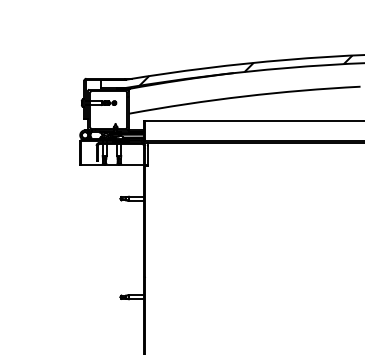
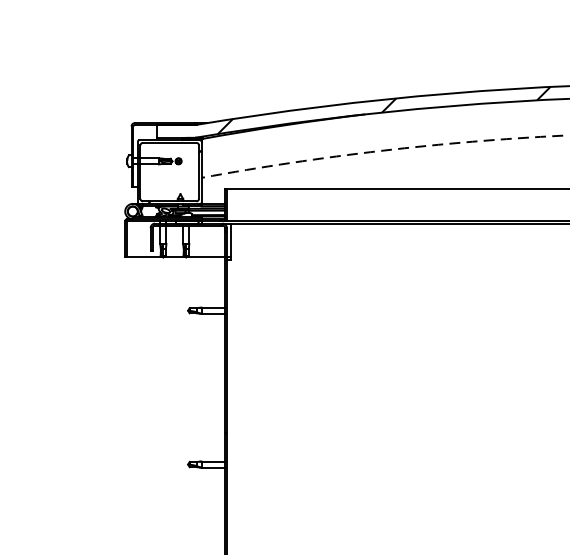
arc: (244, 96) -> (381, 150), solid -> dashed

